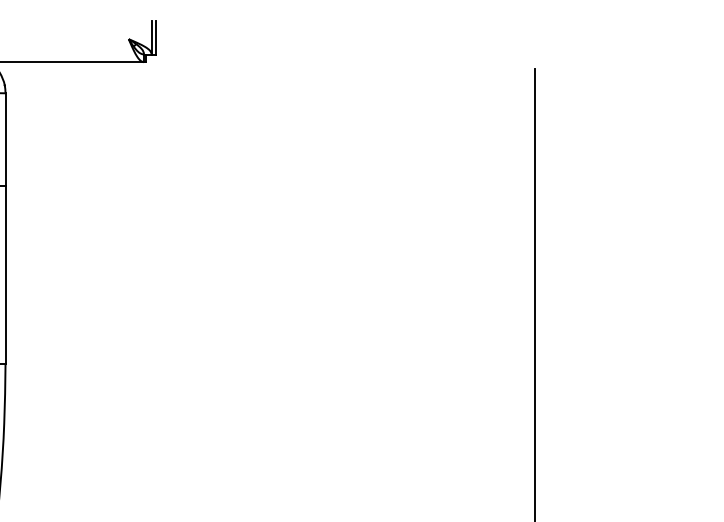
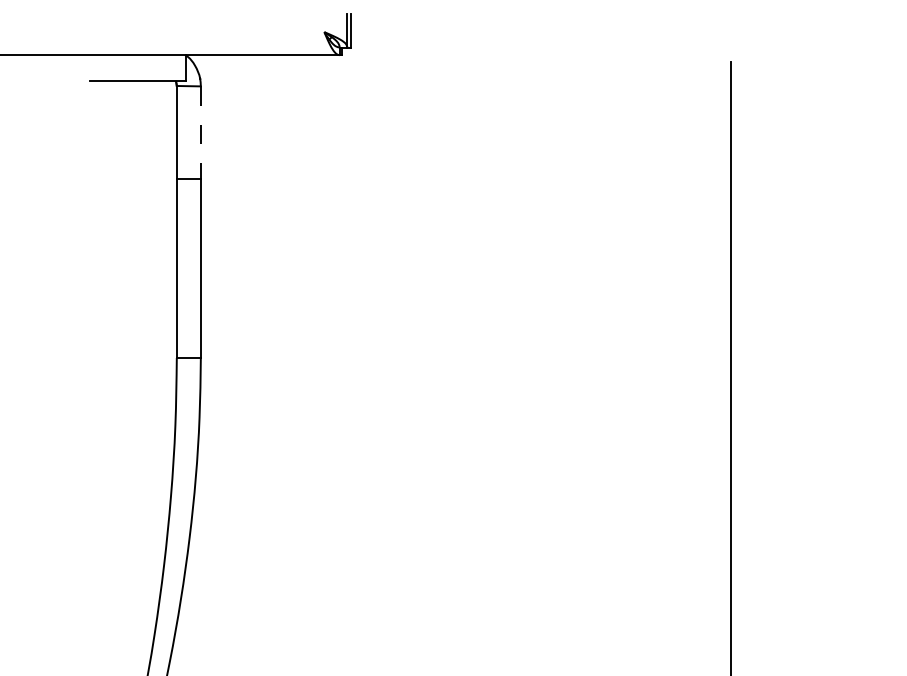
line: (5, 140) -> (200, 133), solid -> dashed

